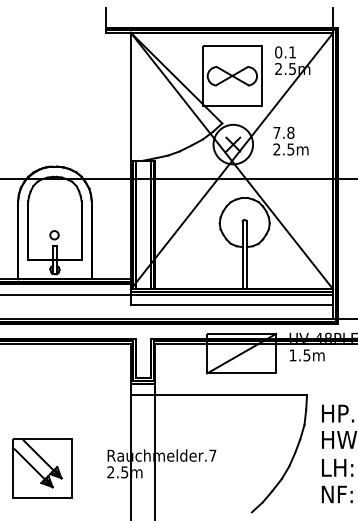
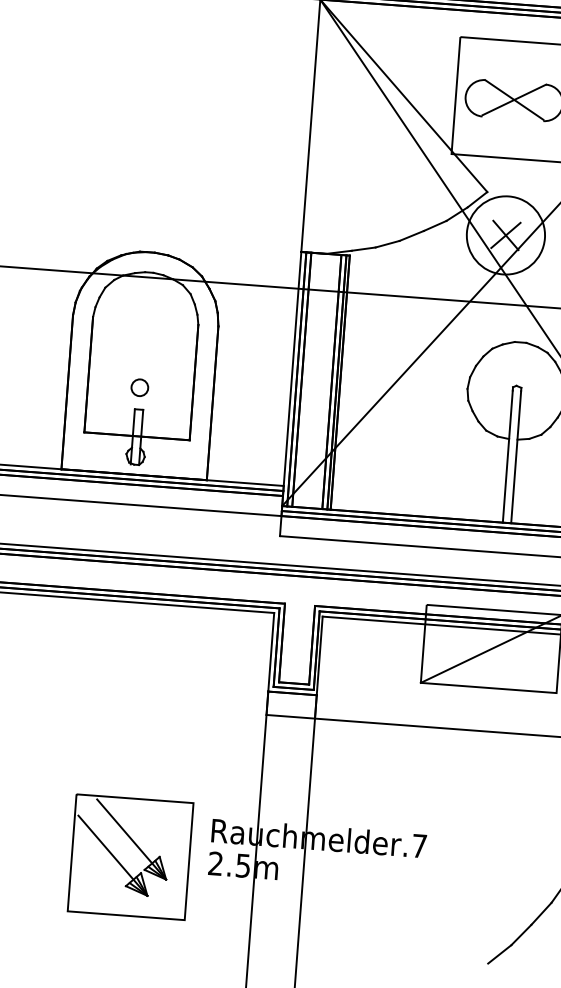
part: (42, 468) -> (130, 857), moved

